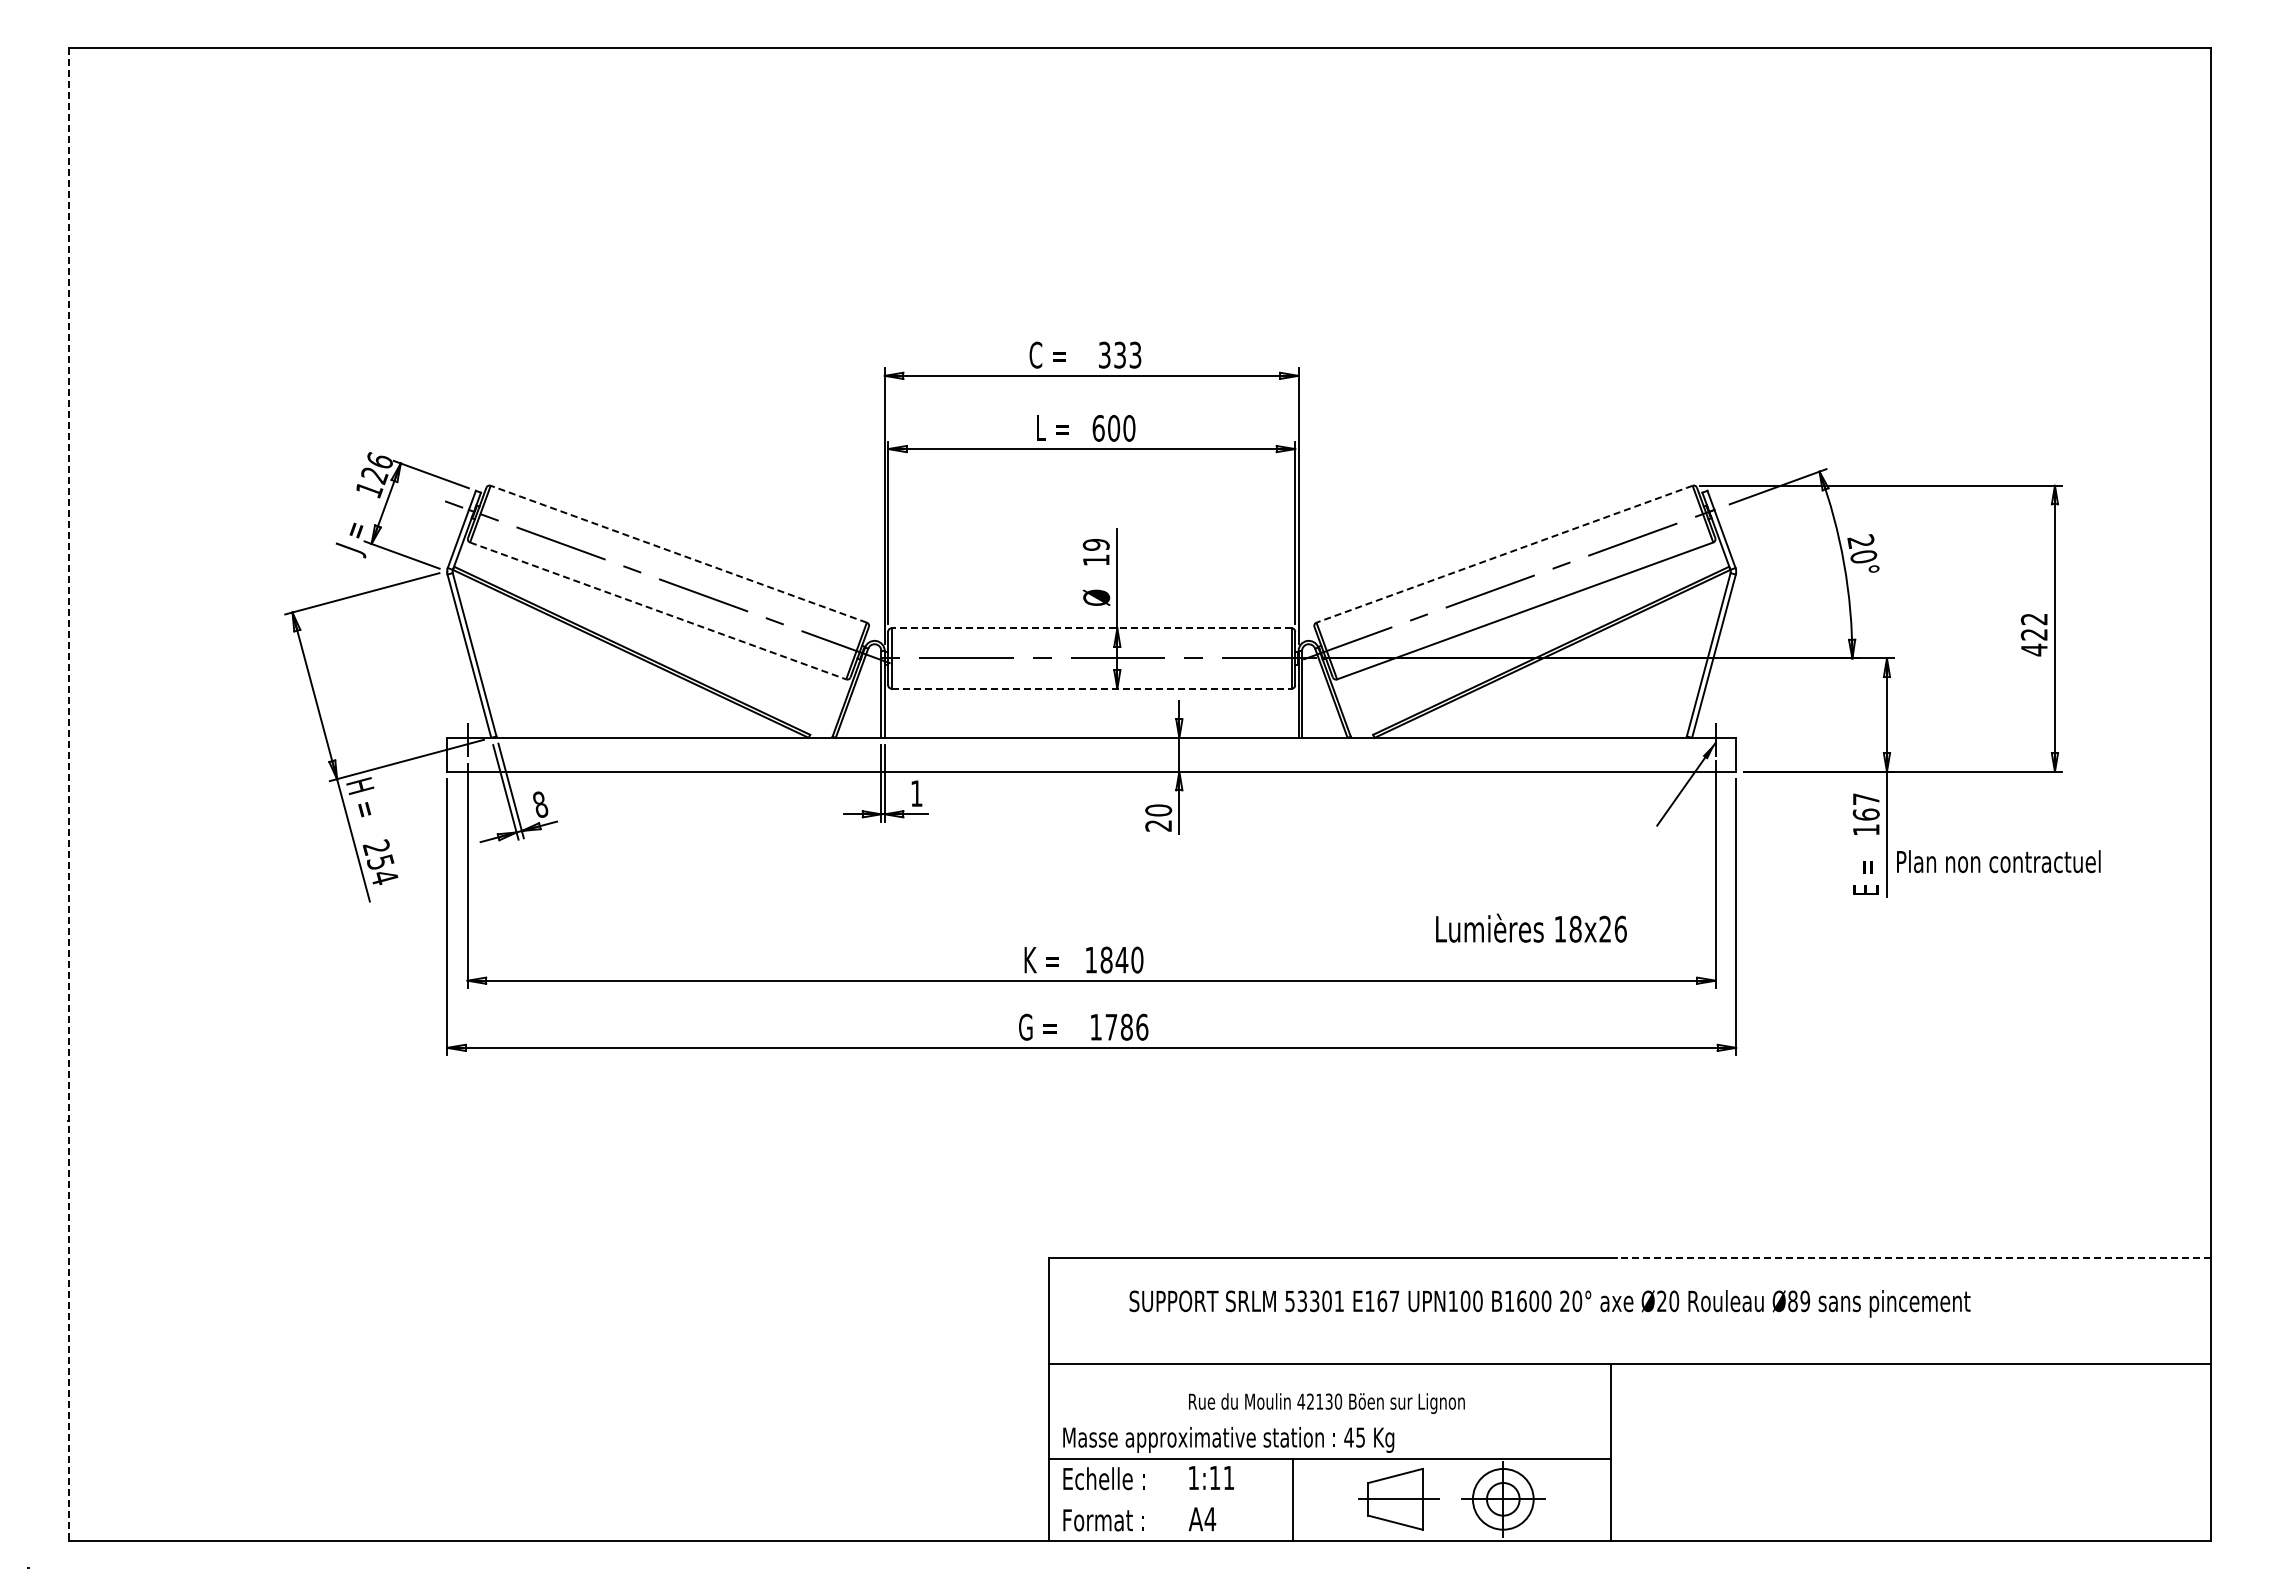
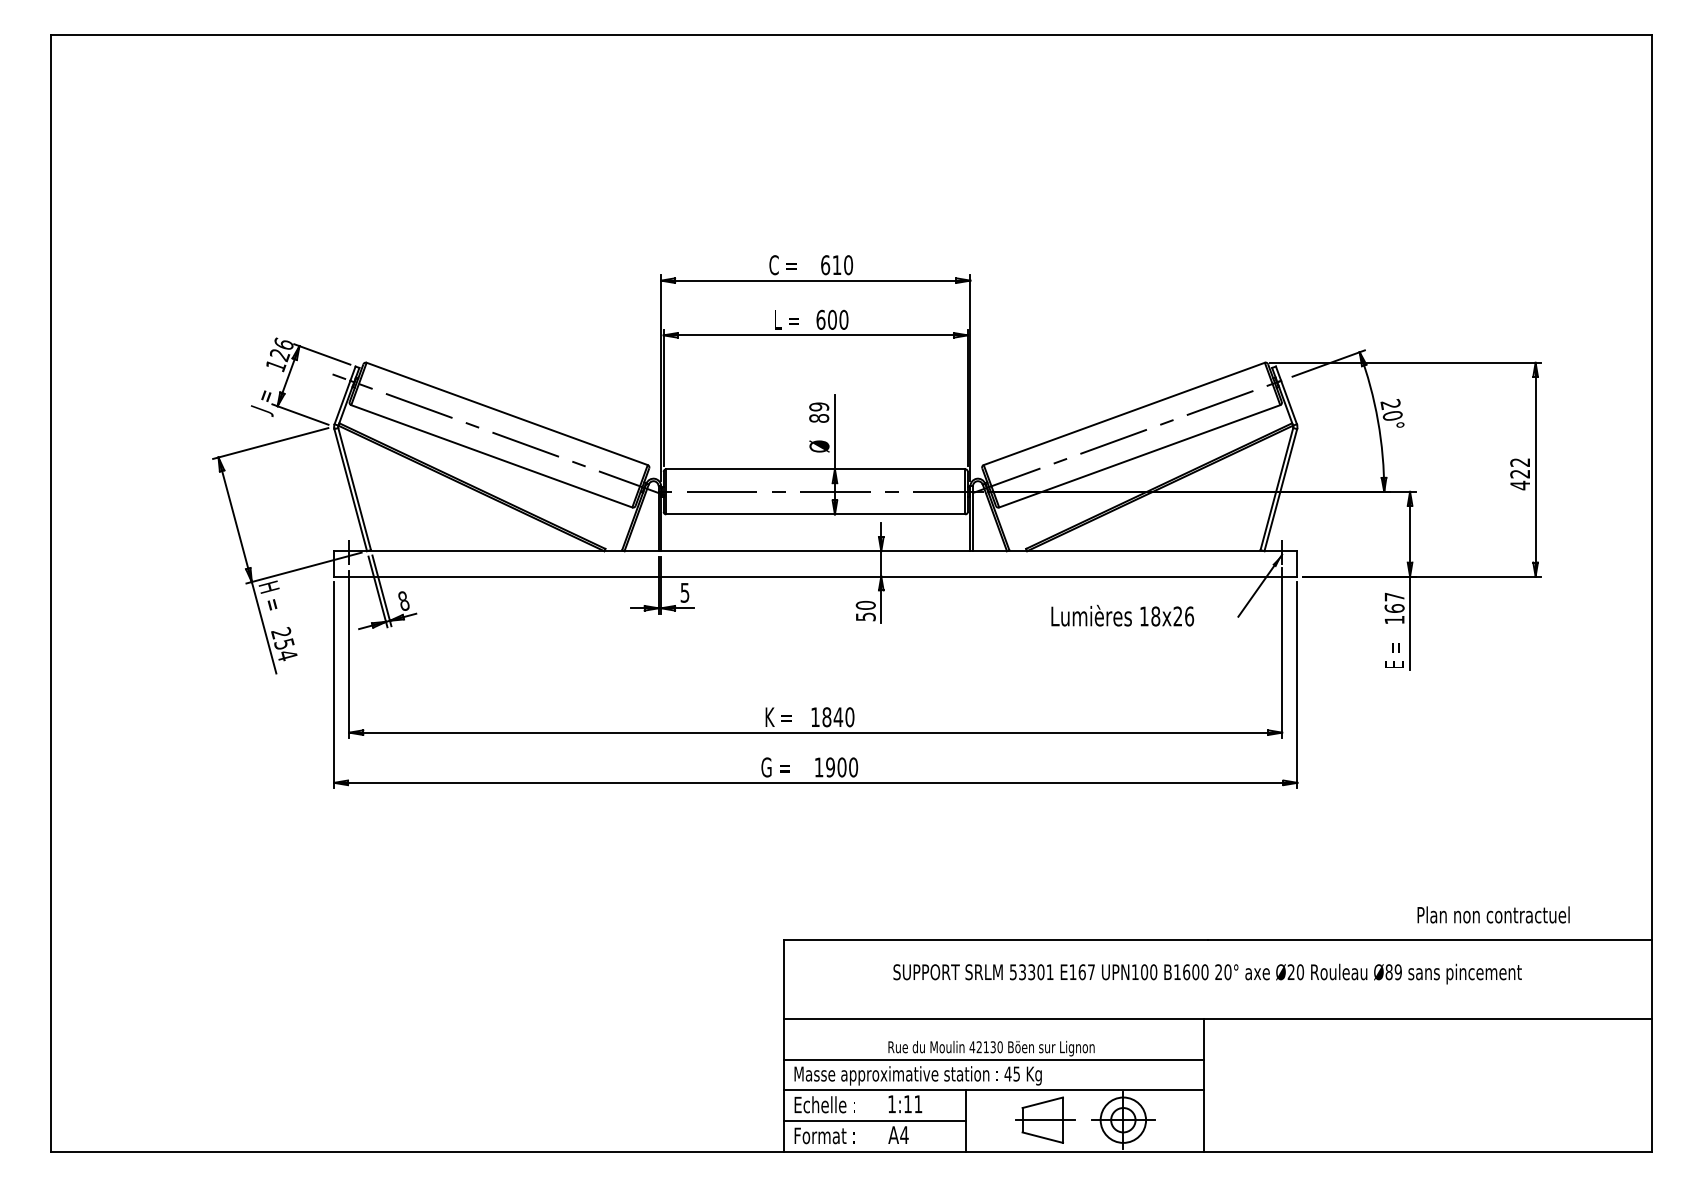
text: (1119, 354) -> (836, 264), 333 -> 610
line: (678, 554) -> (506, 414), dashed -> solid
line: (1504, 554) -> (1124, 414), dashed -> solid
text: (1095, 560) -> (818, 418), 19 -> 89
line: (658, 611) -> (492, 456), dashed -> solid
line: (1091, 628) -> (815, 469), dashed -> solid
line: (1092, 688) -> (816, 514), dashed -> solid
text: (916, 793) -> (684, 592), 1 -> 5
line: (68, 794) -> (51, 593), dashed -> solid
text: (1158, 825) -> (865, 616), 20 -> 50
text: (1998, 861) -> (1493, 914), moved
text: (1531, 927) -> (1122, 615), moved
text: (1126, 1026) -> (841, 766), 1786 -> 1900
line: (1913, 1257) -> (1429, 939), dashed -> solid
text: (1549, 1303) -> (1207, 973), moved
line: (1330, 1418) -> (994, 1059), added
line: (1170, 1500) -> (874, 1121), added

